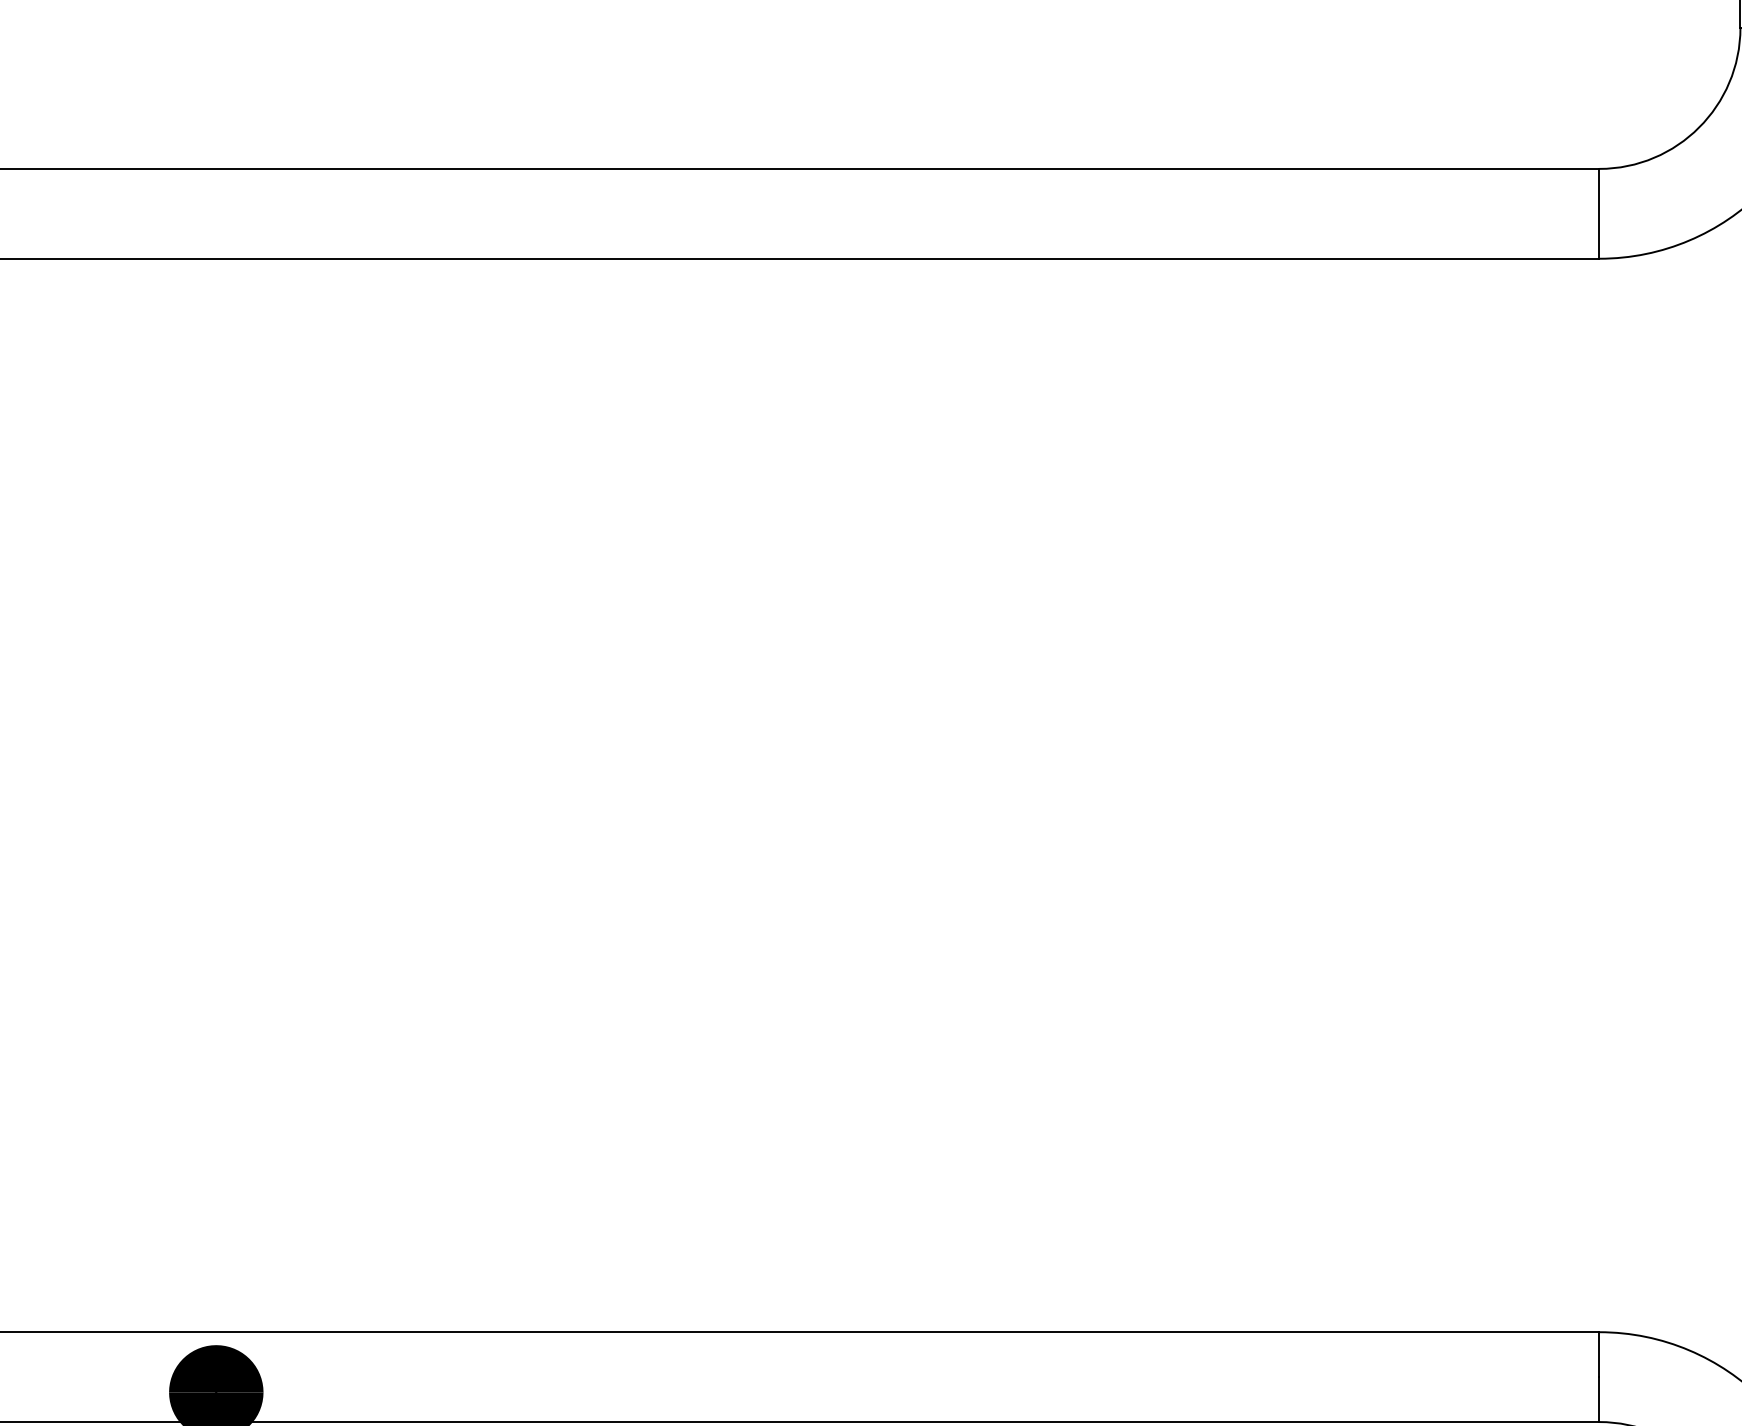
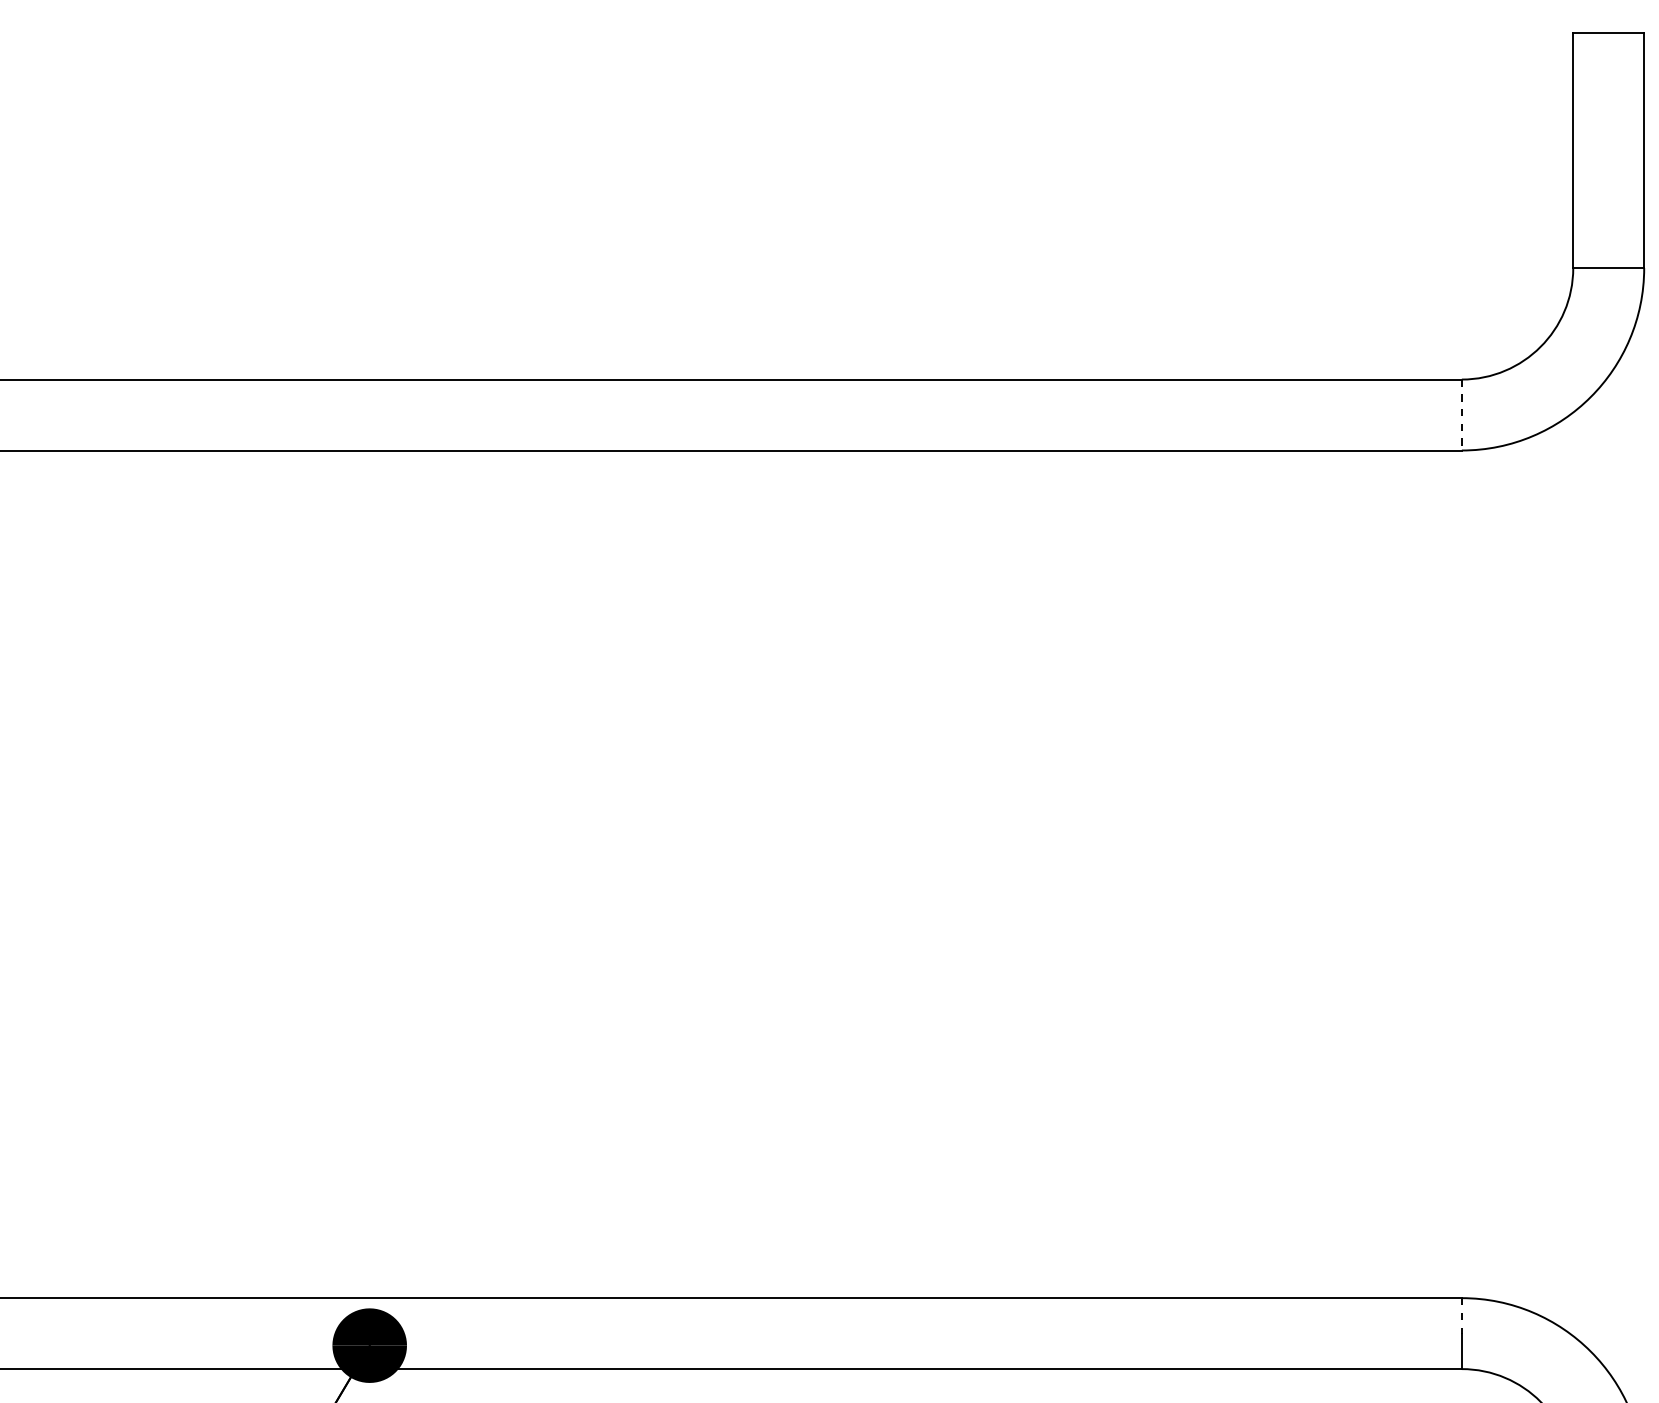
line: (1598, 214) -> (1461, 415), solid -> dashed
line: (1598, 1354) -> (1461, 1315), solid -> dashed

